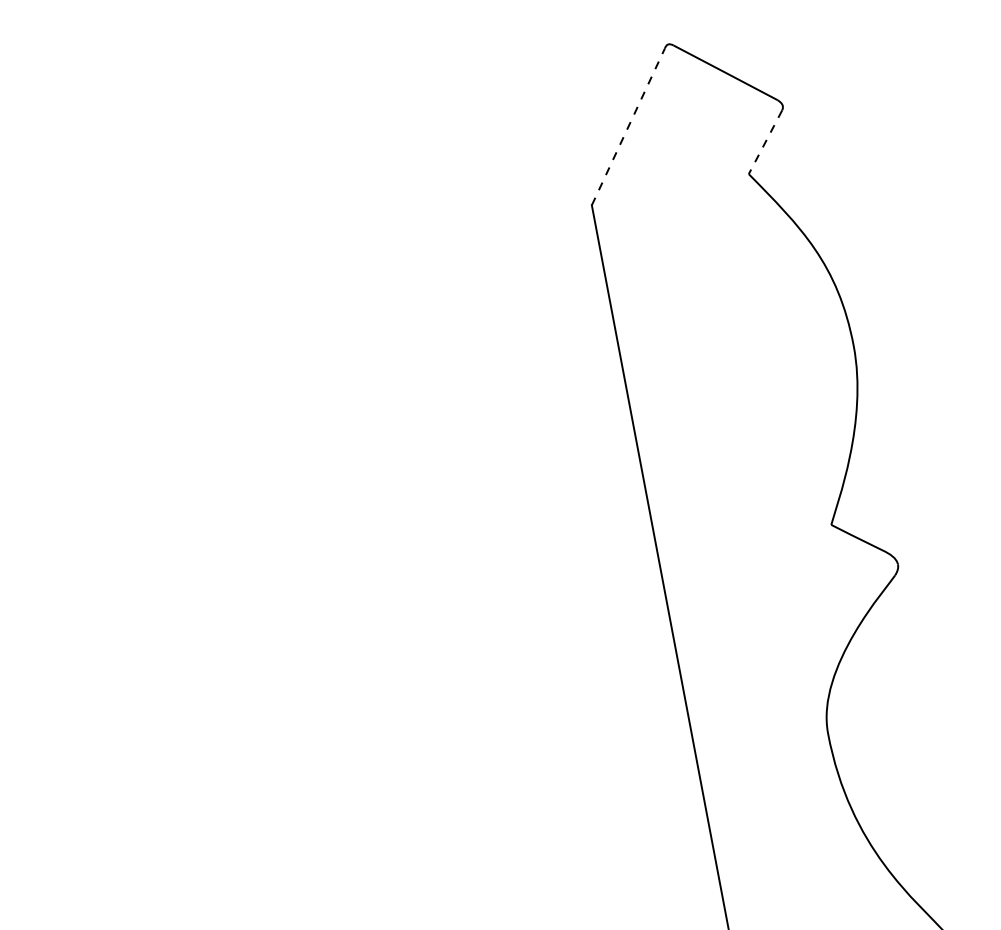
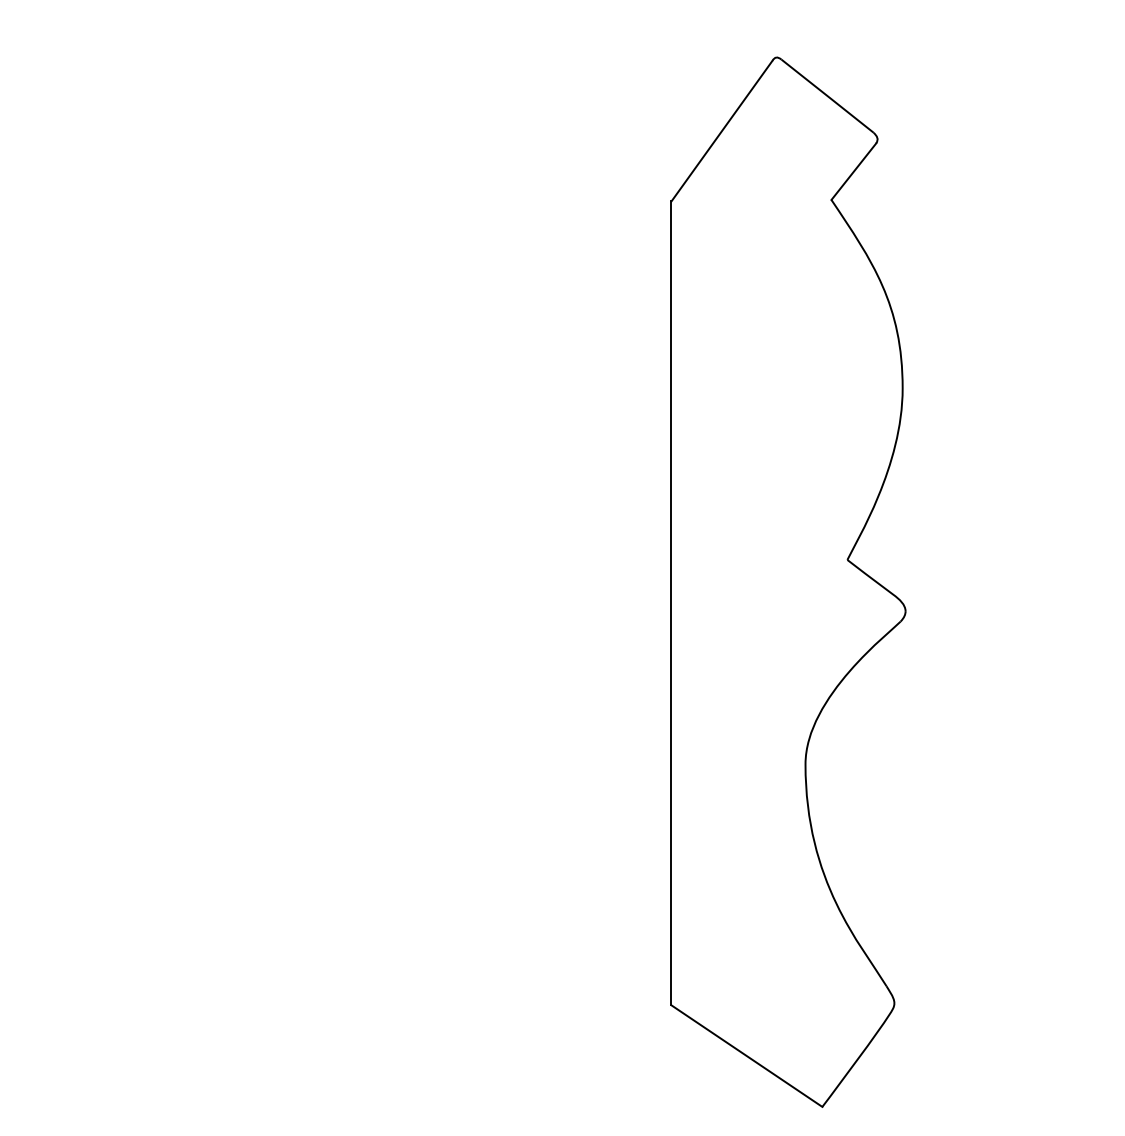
line: (628, 127) -> (721, 131), dashed -> solid
line: (765, 142) -> (853, 171), dashed -> solid

